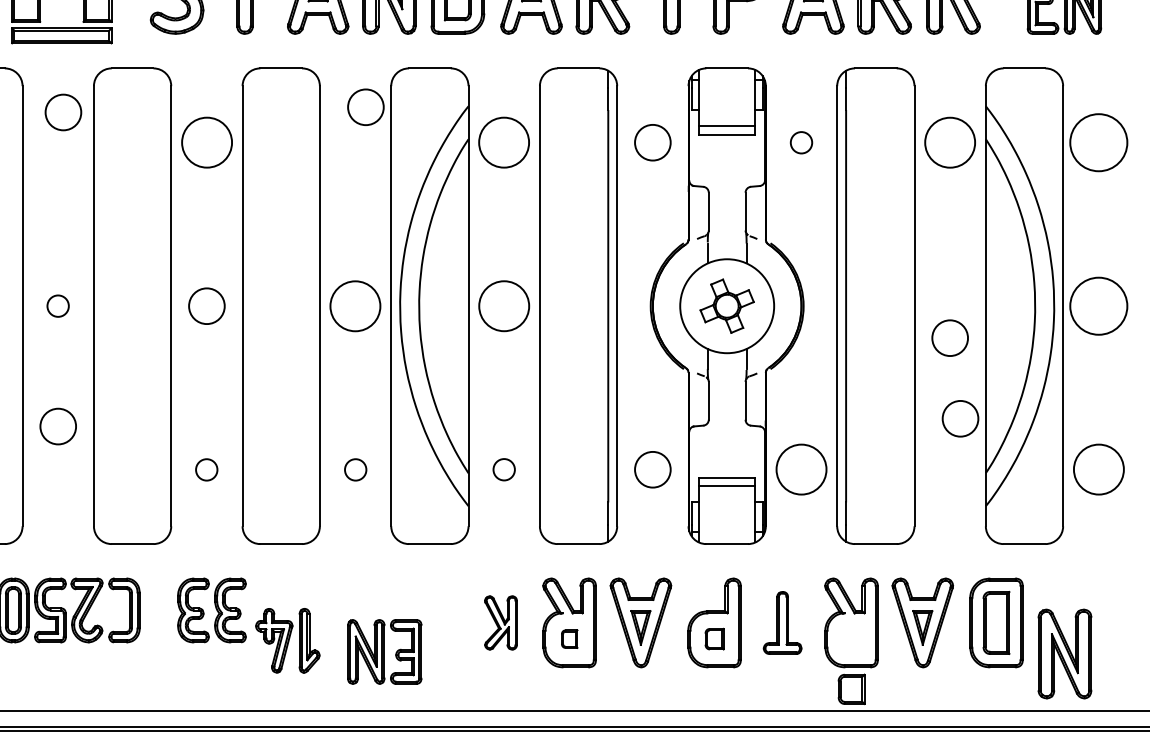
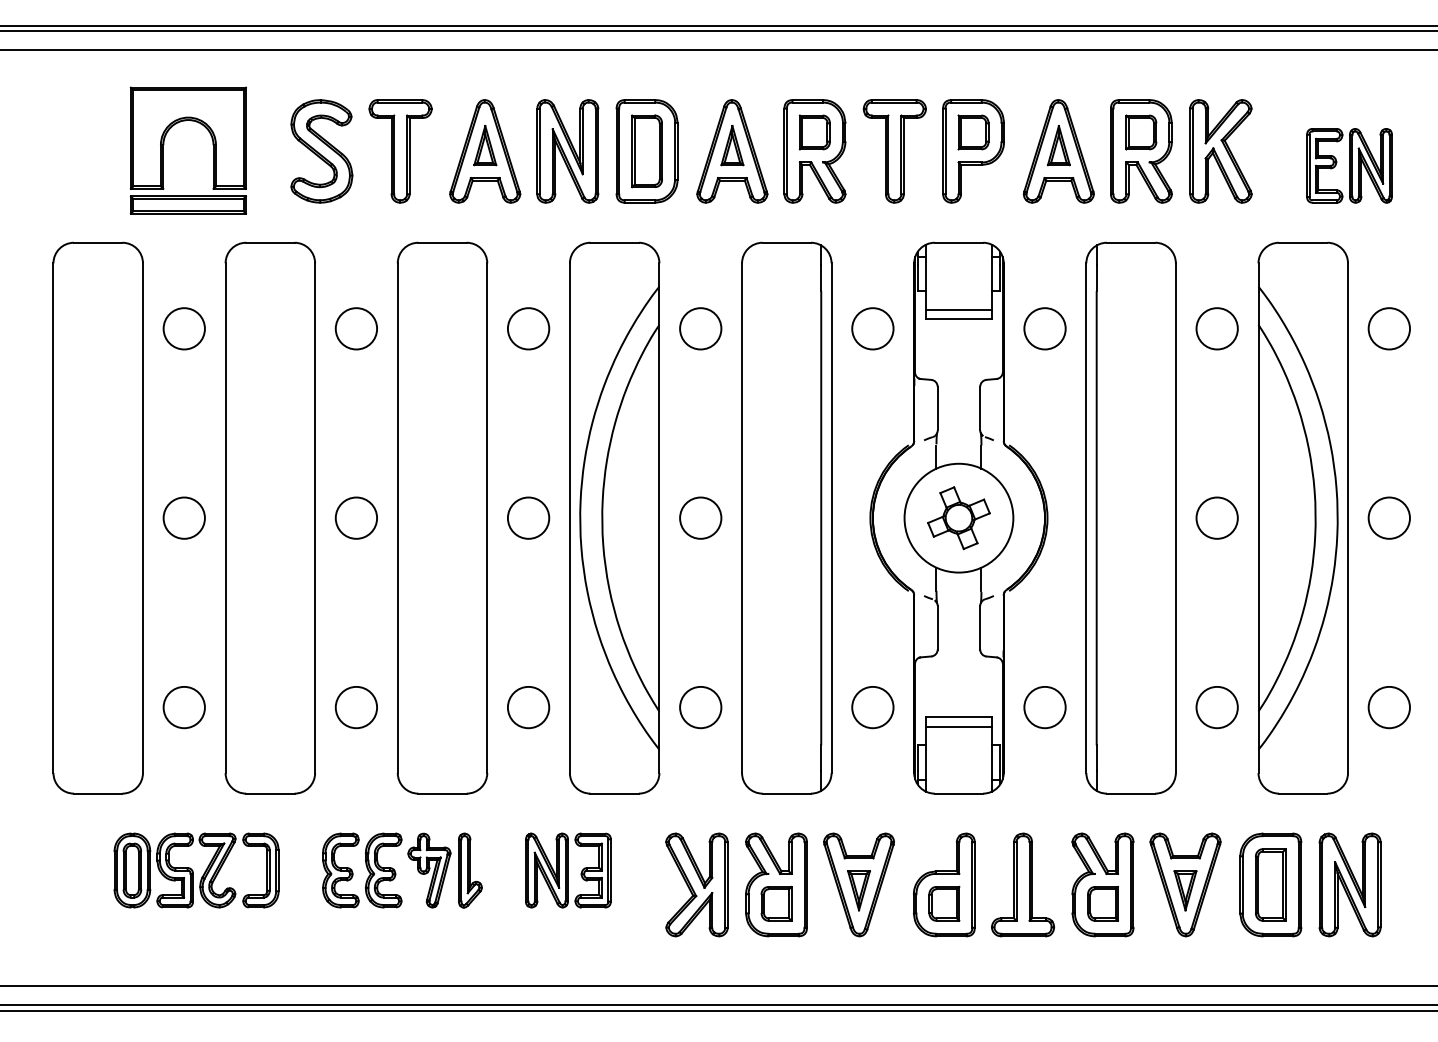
circle: (365, 107) -> (528, 328), moved
circle: (62, 112) -> (183, 328), moved
circle: (206, 142) -> (355, 328), size x0.71
circle: (504, 142) -> (700, 328), size x0.71
circle: (801, 142) -> (1044, 328), size x1.67
circle: (949, 142) -> (1216, 328), size x0.71
circle: (1098, 142) -> (1388, 328), size x0.62
circle: (57, 305) -> (183, 517), size x1.67
circle: (355, 305) -> (528, 517), size x0.71
circle: (504, 305) -> (700, 517), size x0.71
circle: (1098, 305) -> (1388, 517), size x0.62
circle: (949, 337) -> (1216, 517), moved
circle: (959, 418) -> (1216, 707), moved
circle: (57, 426) -> (183, 707), moved
circle: (206, 469) -> (355, 707), size x1.67
circle: (355, 469) -> (528, 707), size x1.67
circle: (504, 469) -> (700, 707), size x1.67
circle: (801, 469) -> (1044, 707), size x0.71
circle: (1098, 469) -> (1388, 707), size x0.71
part: (500, 622) -> (696, 884), size x1.67
part: (782, 622) -> (1023, 884), size x1.43
part: (569, 638) -> (776, 903), size x1.67
part: (714, 638) -> (944, 903), size x1.43
part: (287, 640) -> (444, 870), moved
part: (384, 651) -> (568, 870), moved
part: (1064, 653) -> (1349, 884), moved
part: (851, 689) -> (1102, 903), moved

